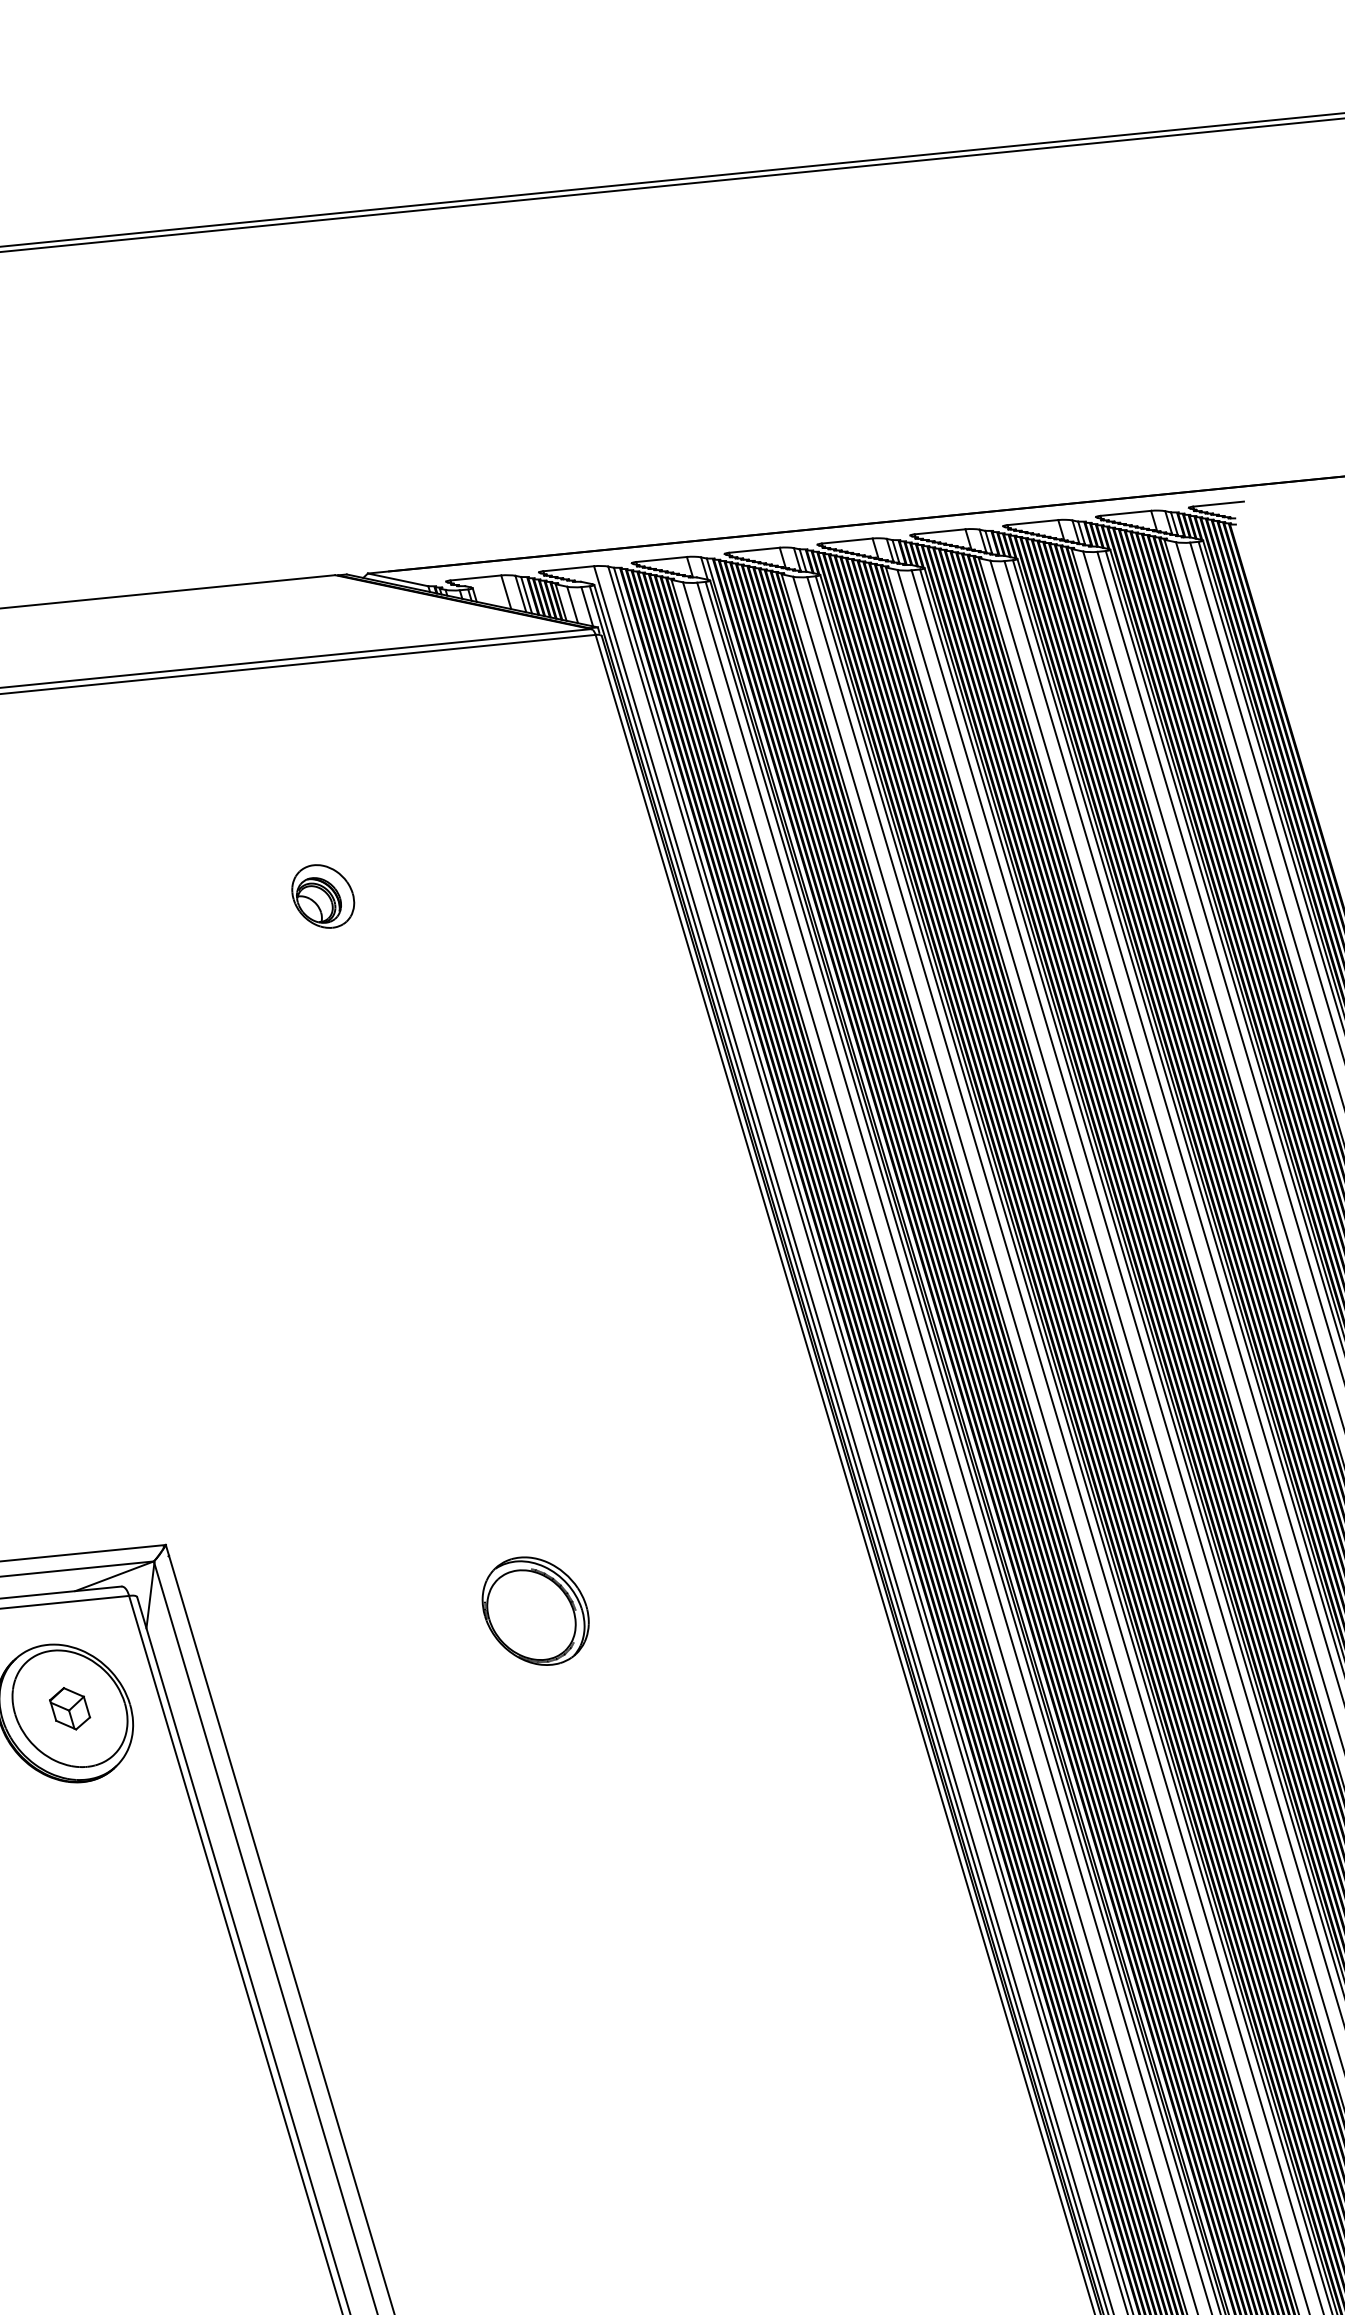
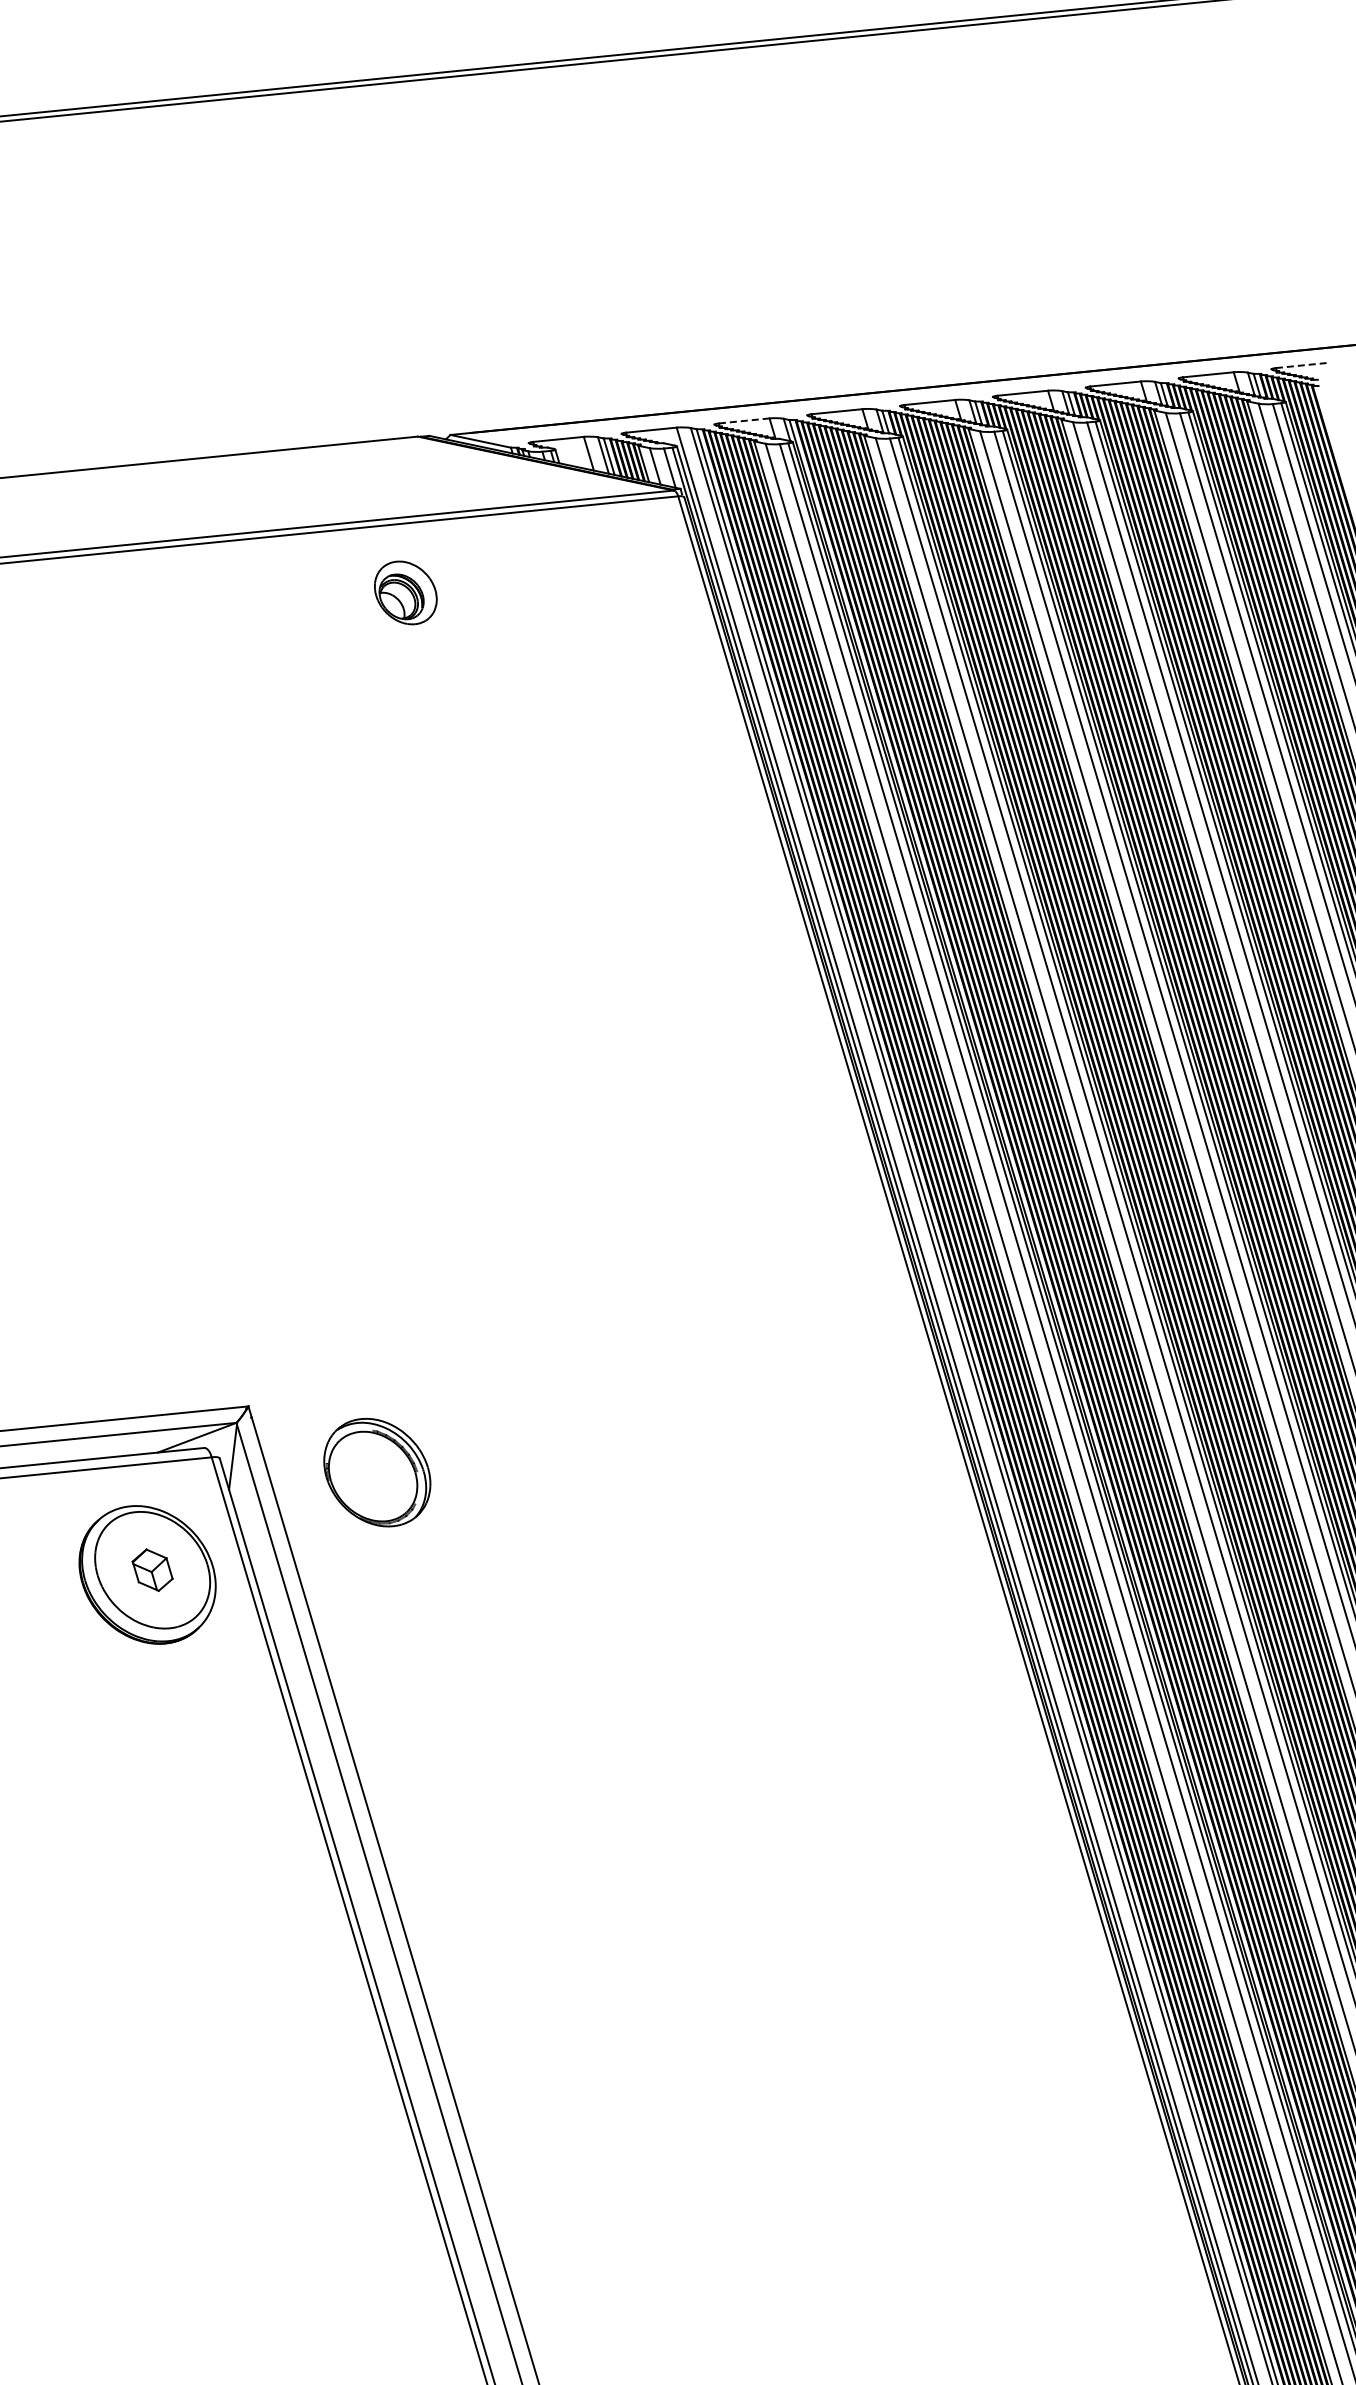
line: (1218, 504) -> (1301, 365), solid -> dashed
line: (661, 559) -> (744, 420), solid -> dashed
part: (322, 896) -> (405, 592), moved
part: (535, 1611) -> (377, 1472), moved

